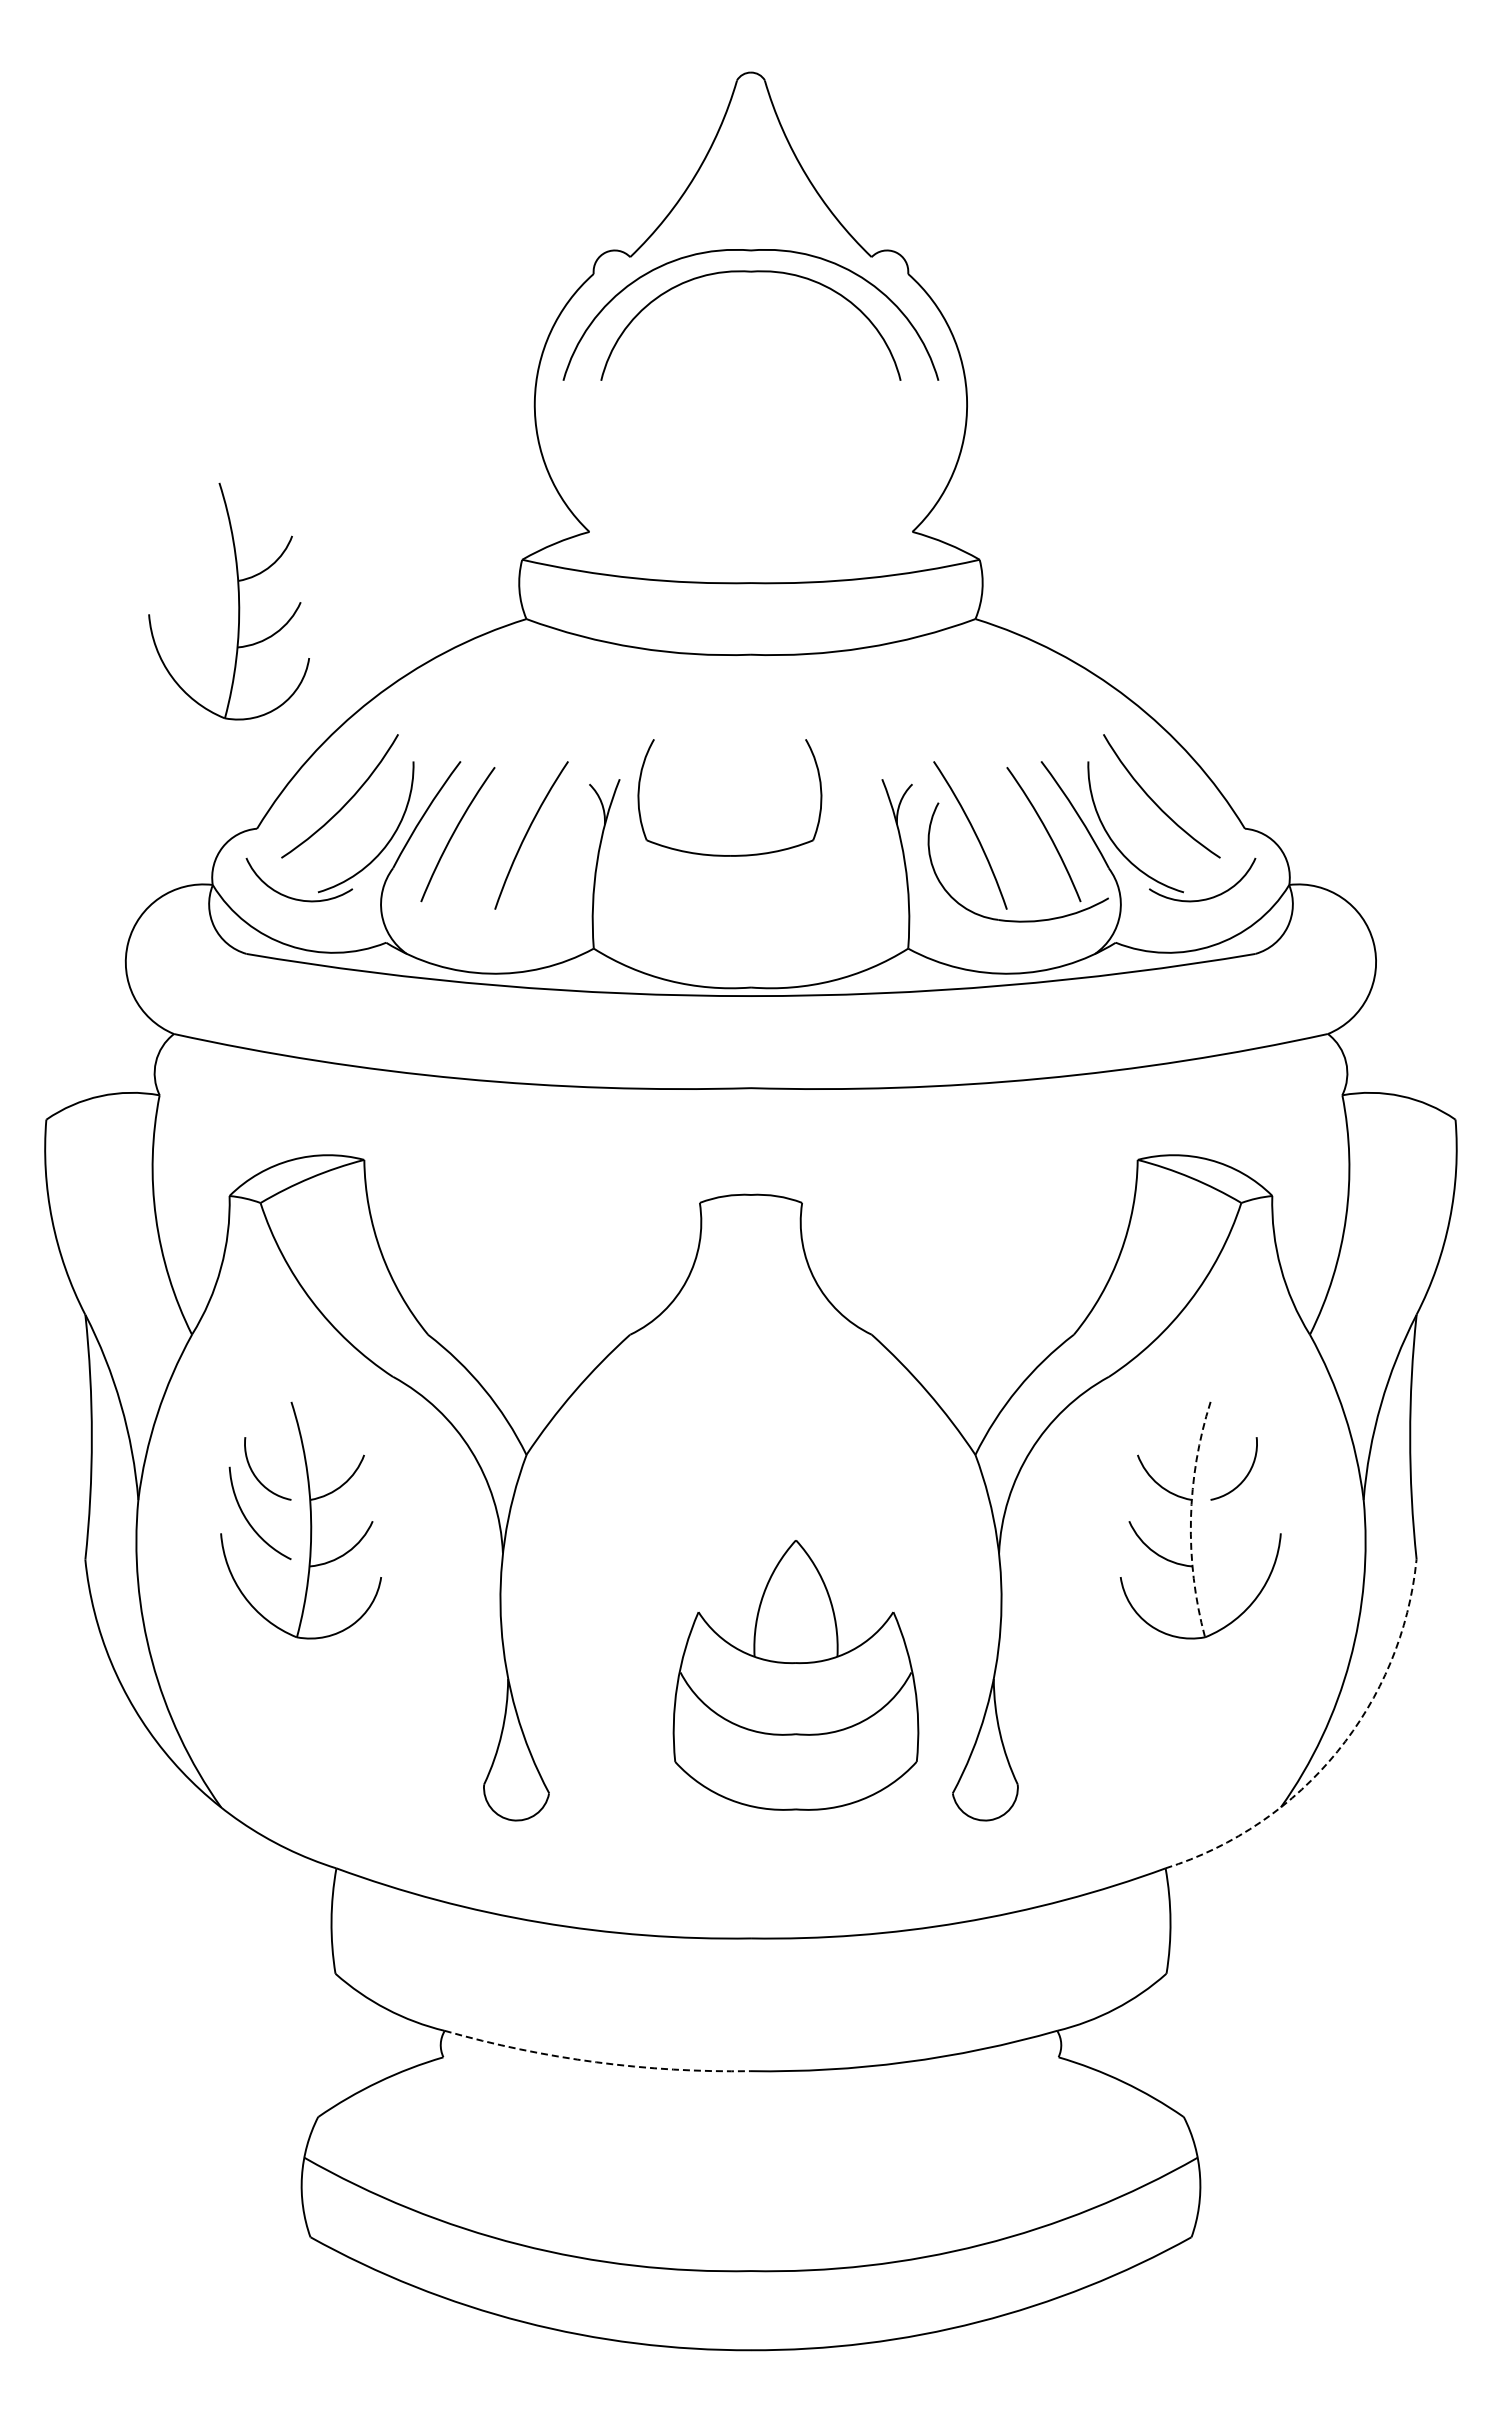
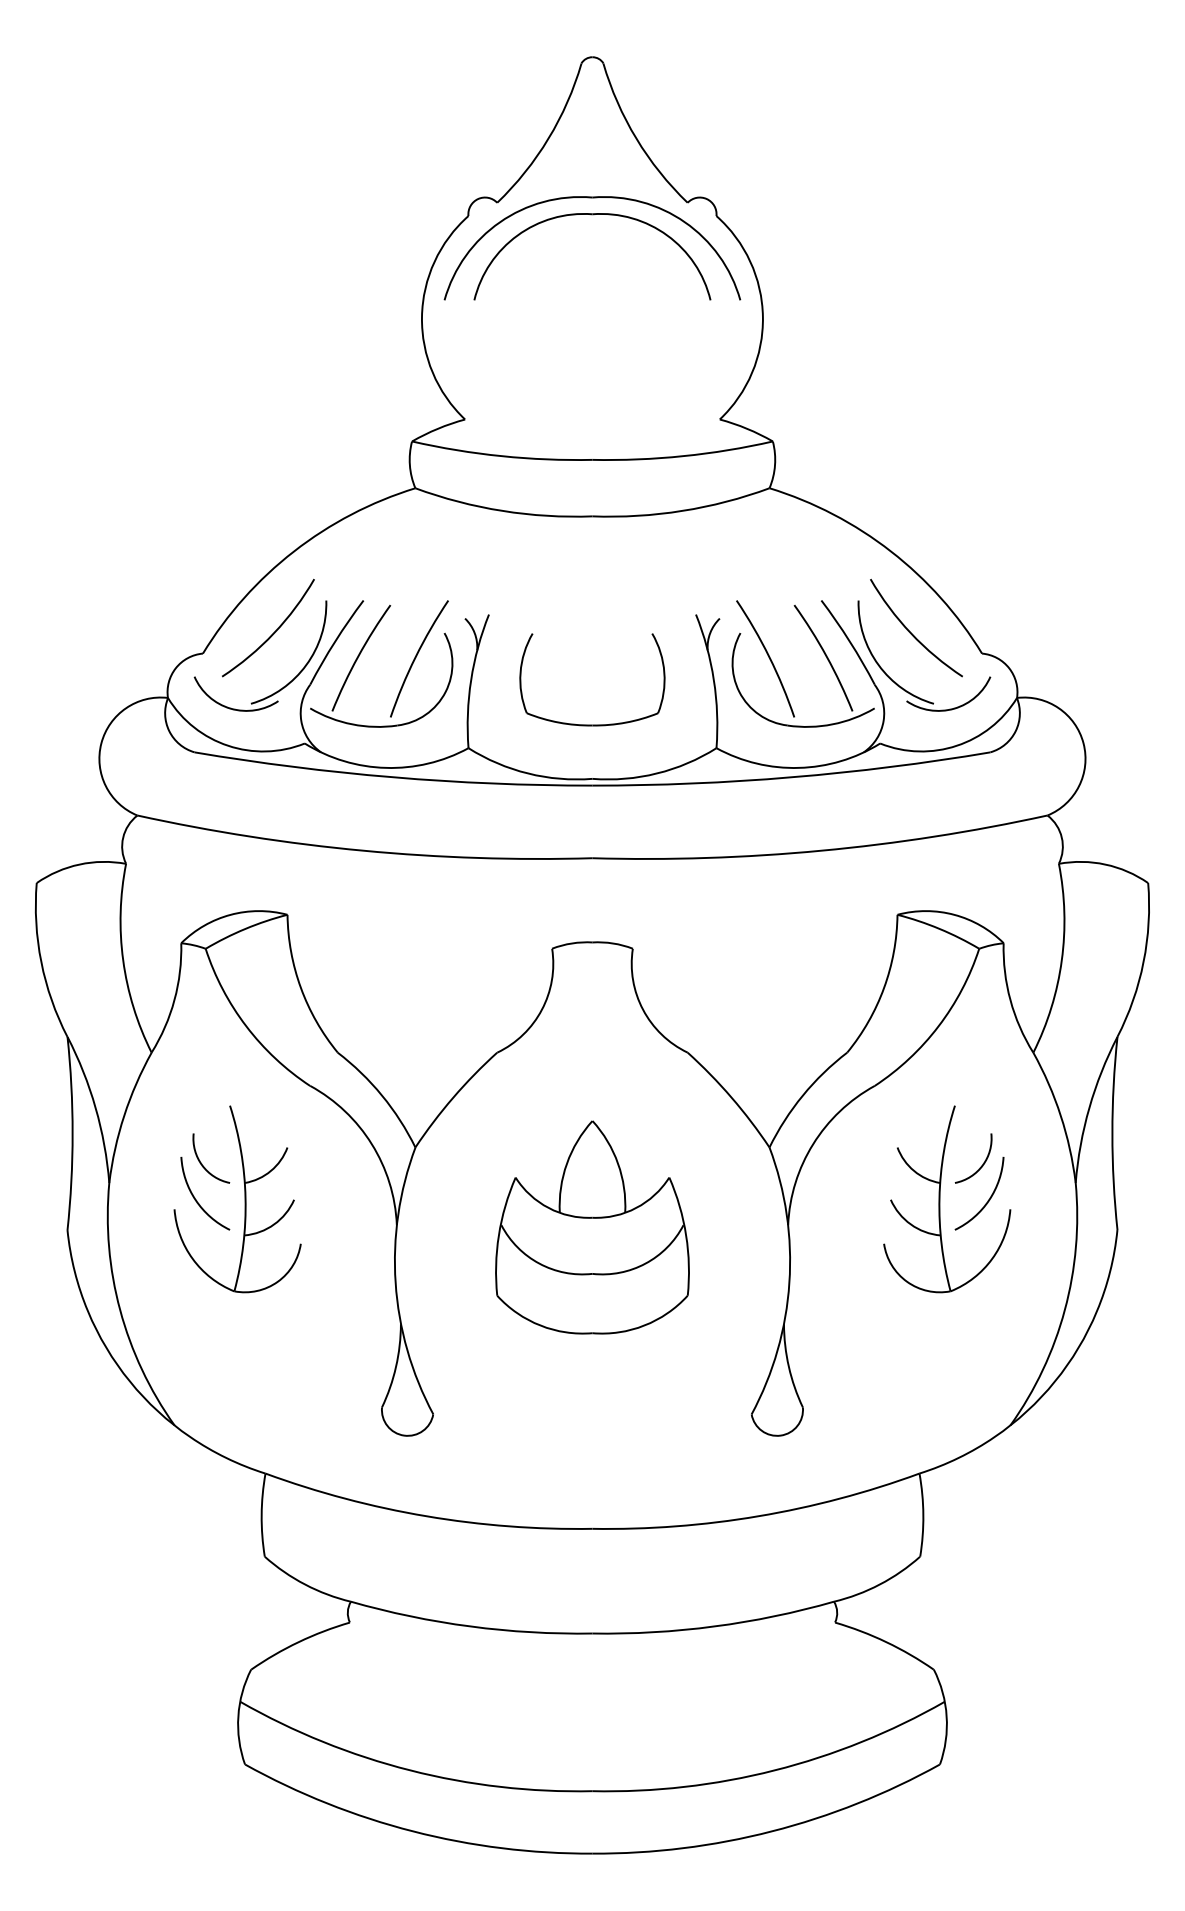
part: (238, 601) -> (188, 474), removed
part: (722, 854) -> (586, 724), moved
part: (483, 920) -> (381, 725), added
arc: (1190, 1519) -> (939, 1198), dashed -> solid
arc: (1253, 1520) -> (988, 1199), added
part: (795, 1675) -> (592, 1227), moved
arc: (1337, 1751) -> (1055, 1381), dashed -> solid
arc: (596, 2062) -> (470, 1626), dashed -> solid

